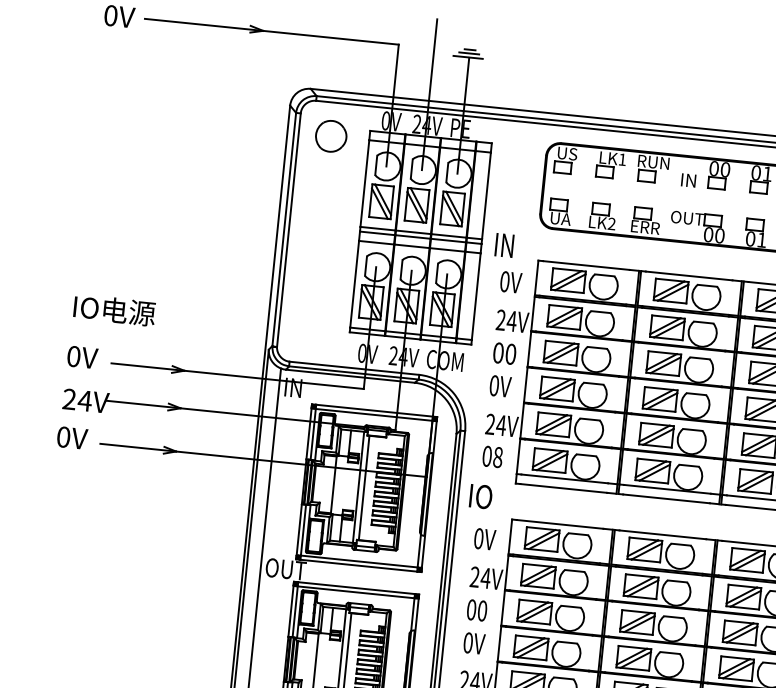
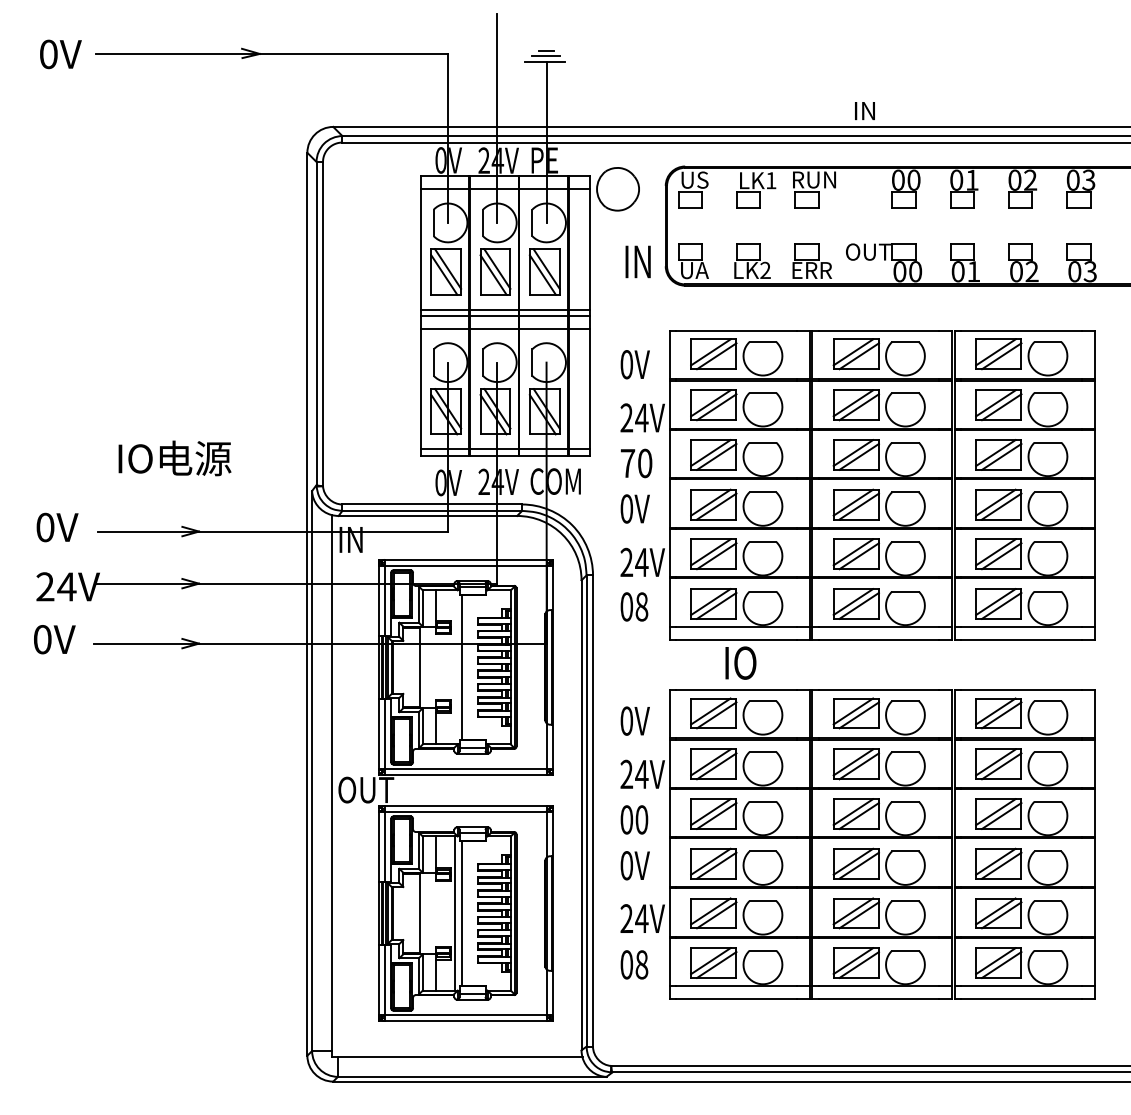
part: (330, 136) -> (617, 189), moved
text: (688, 180) -> (864, 111), moved
text: (504, 245) -> (637, 261), moved
text: (114, 310) -> (174, 458), moved
text: (498, 353) -> (627, 463), 00 -> 70
line: (358, 487) -> (454, 667), removed
text: (480, 496) -> (740, 662), moved

